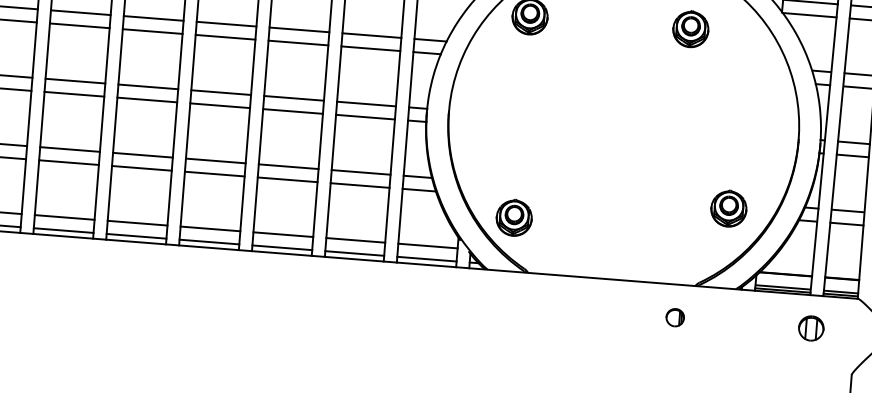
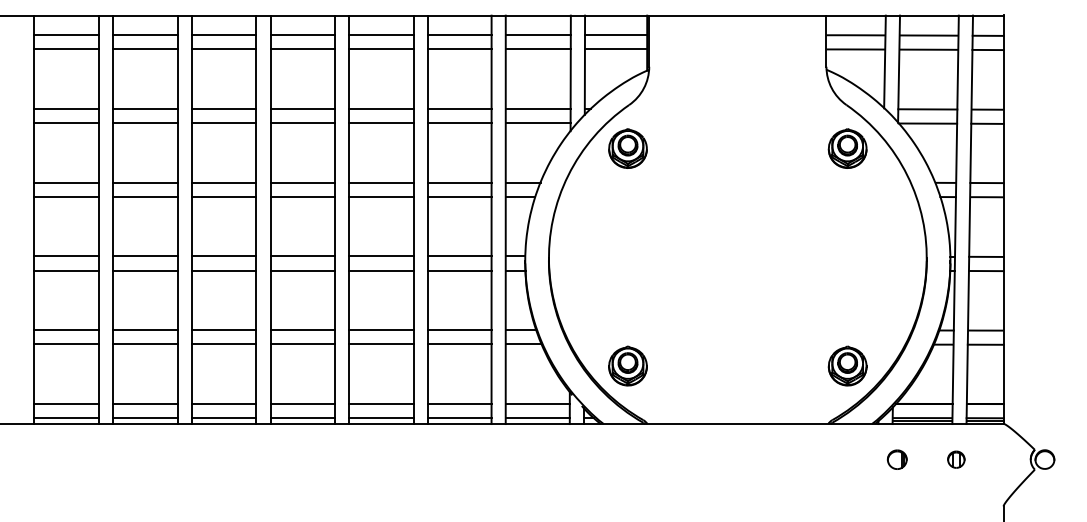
part: (690, 29) -> (847, 148), moved
part: (728, 208) -> (847, 365), moved
part: (674, 317) -> (896, 459), moved
part: (811, 328) -> (956, 459), size x0.62

